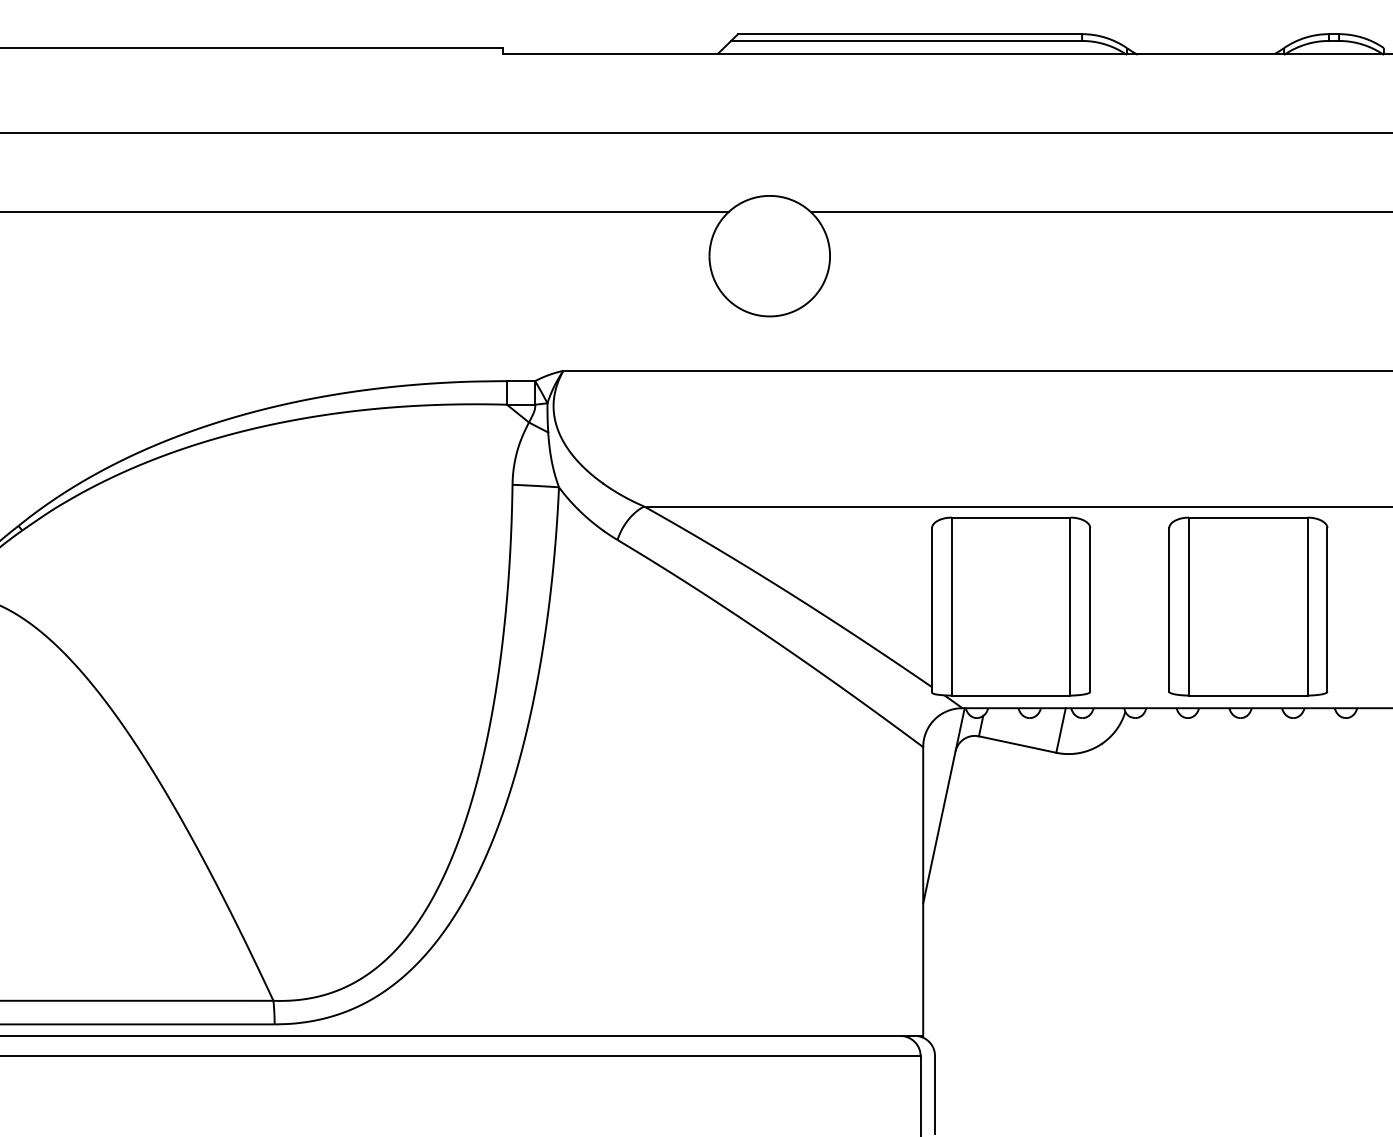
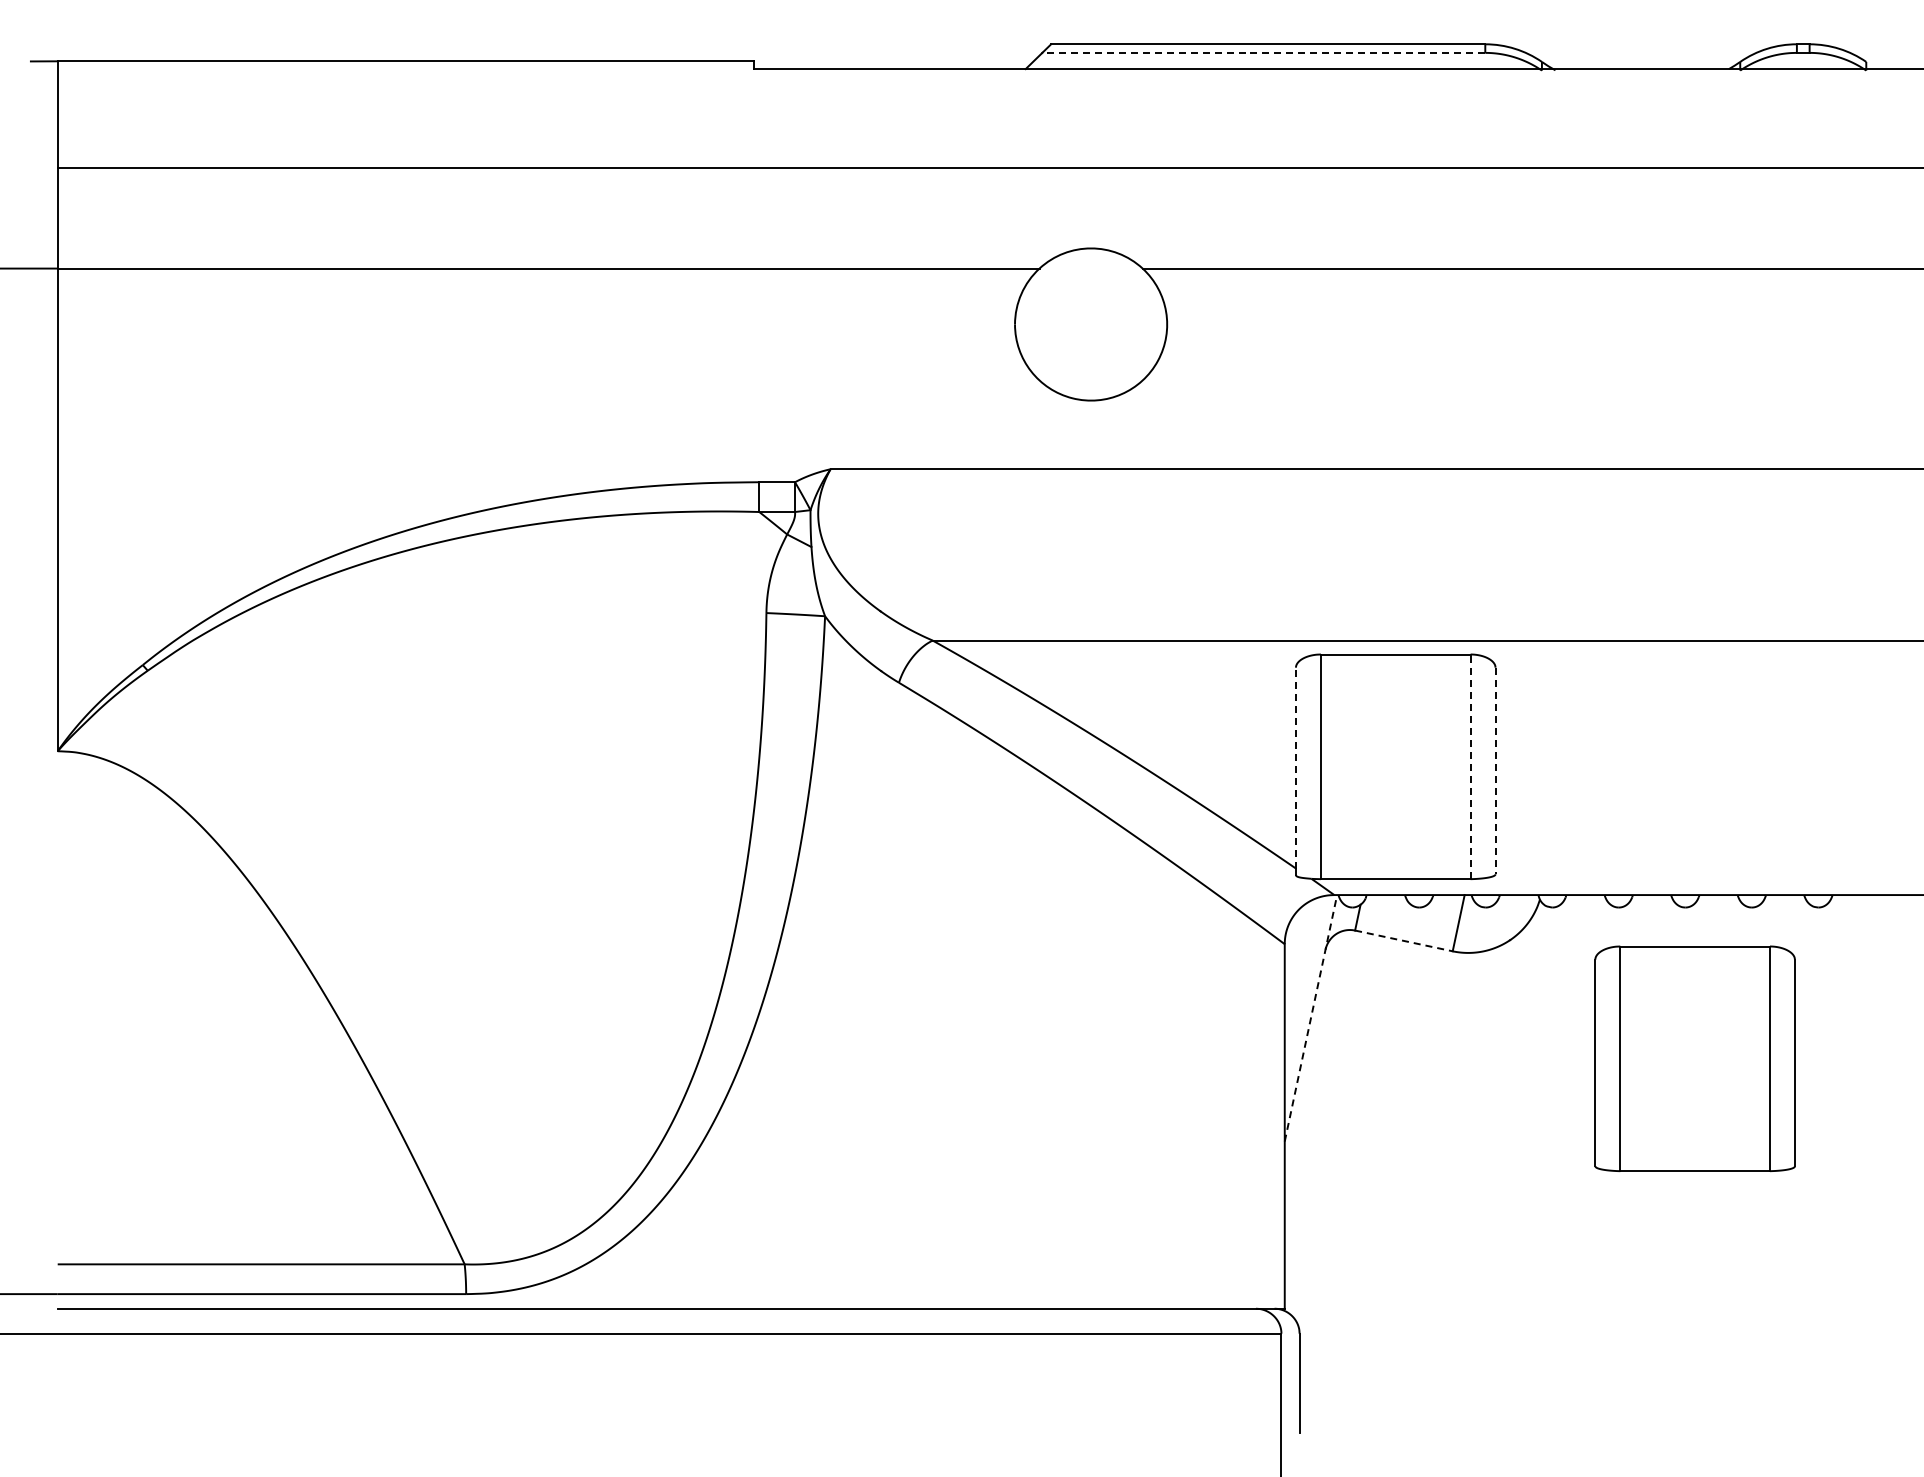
line: (906, 40) -> (1263, 52), solid -> dashed
line: (1070, 606) -> (1470, 766), solid -> dashed
part: (1247, 606) -> (1694, 1058), moved
line: (931, 607) -> (1295, 767), solid -> dashed
line: (1090, 610) -> (1495, 771), solid -> dashed
line: (1017, 744) -> (1403, 940), solid -> dashed
line: (944, 805) -> (1311, 1017), solid -> dashed

